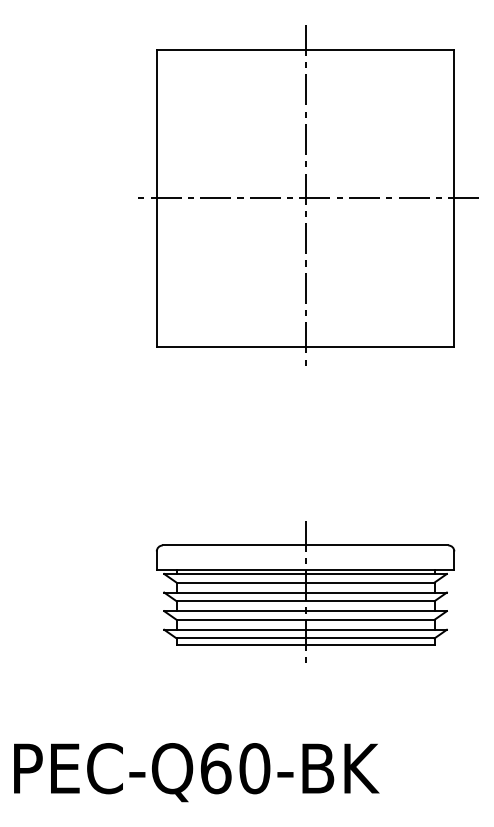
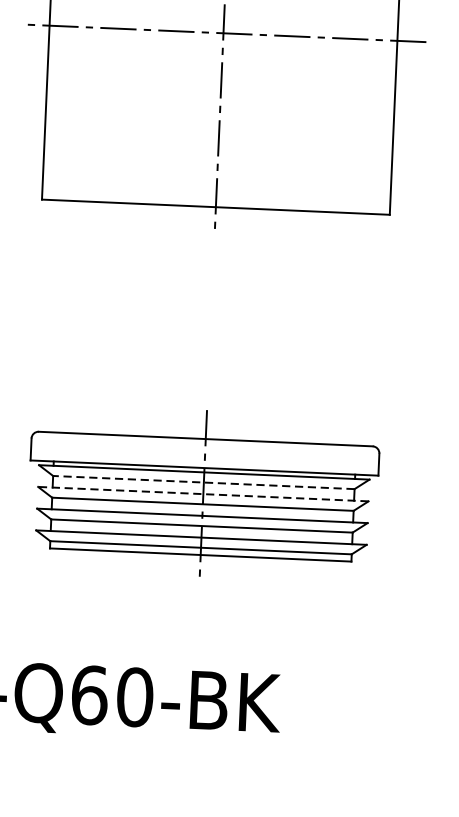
line: (305, 582) -> (203, 482), solid -> dashed
line: (305, 592) -> (203, 494), solid -> dashed

